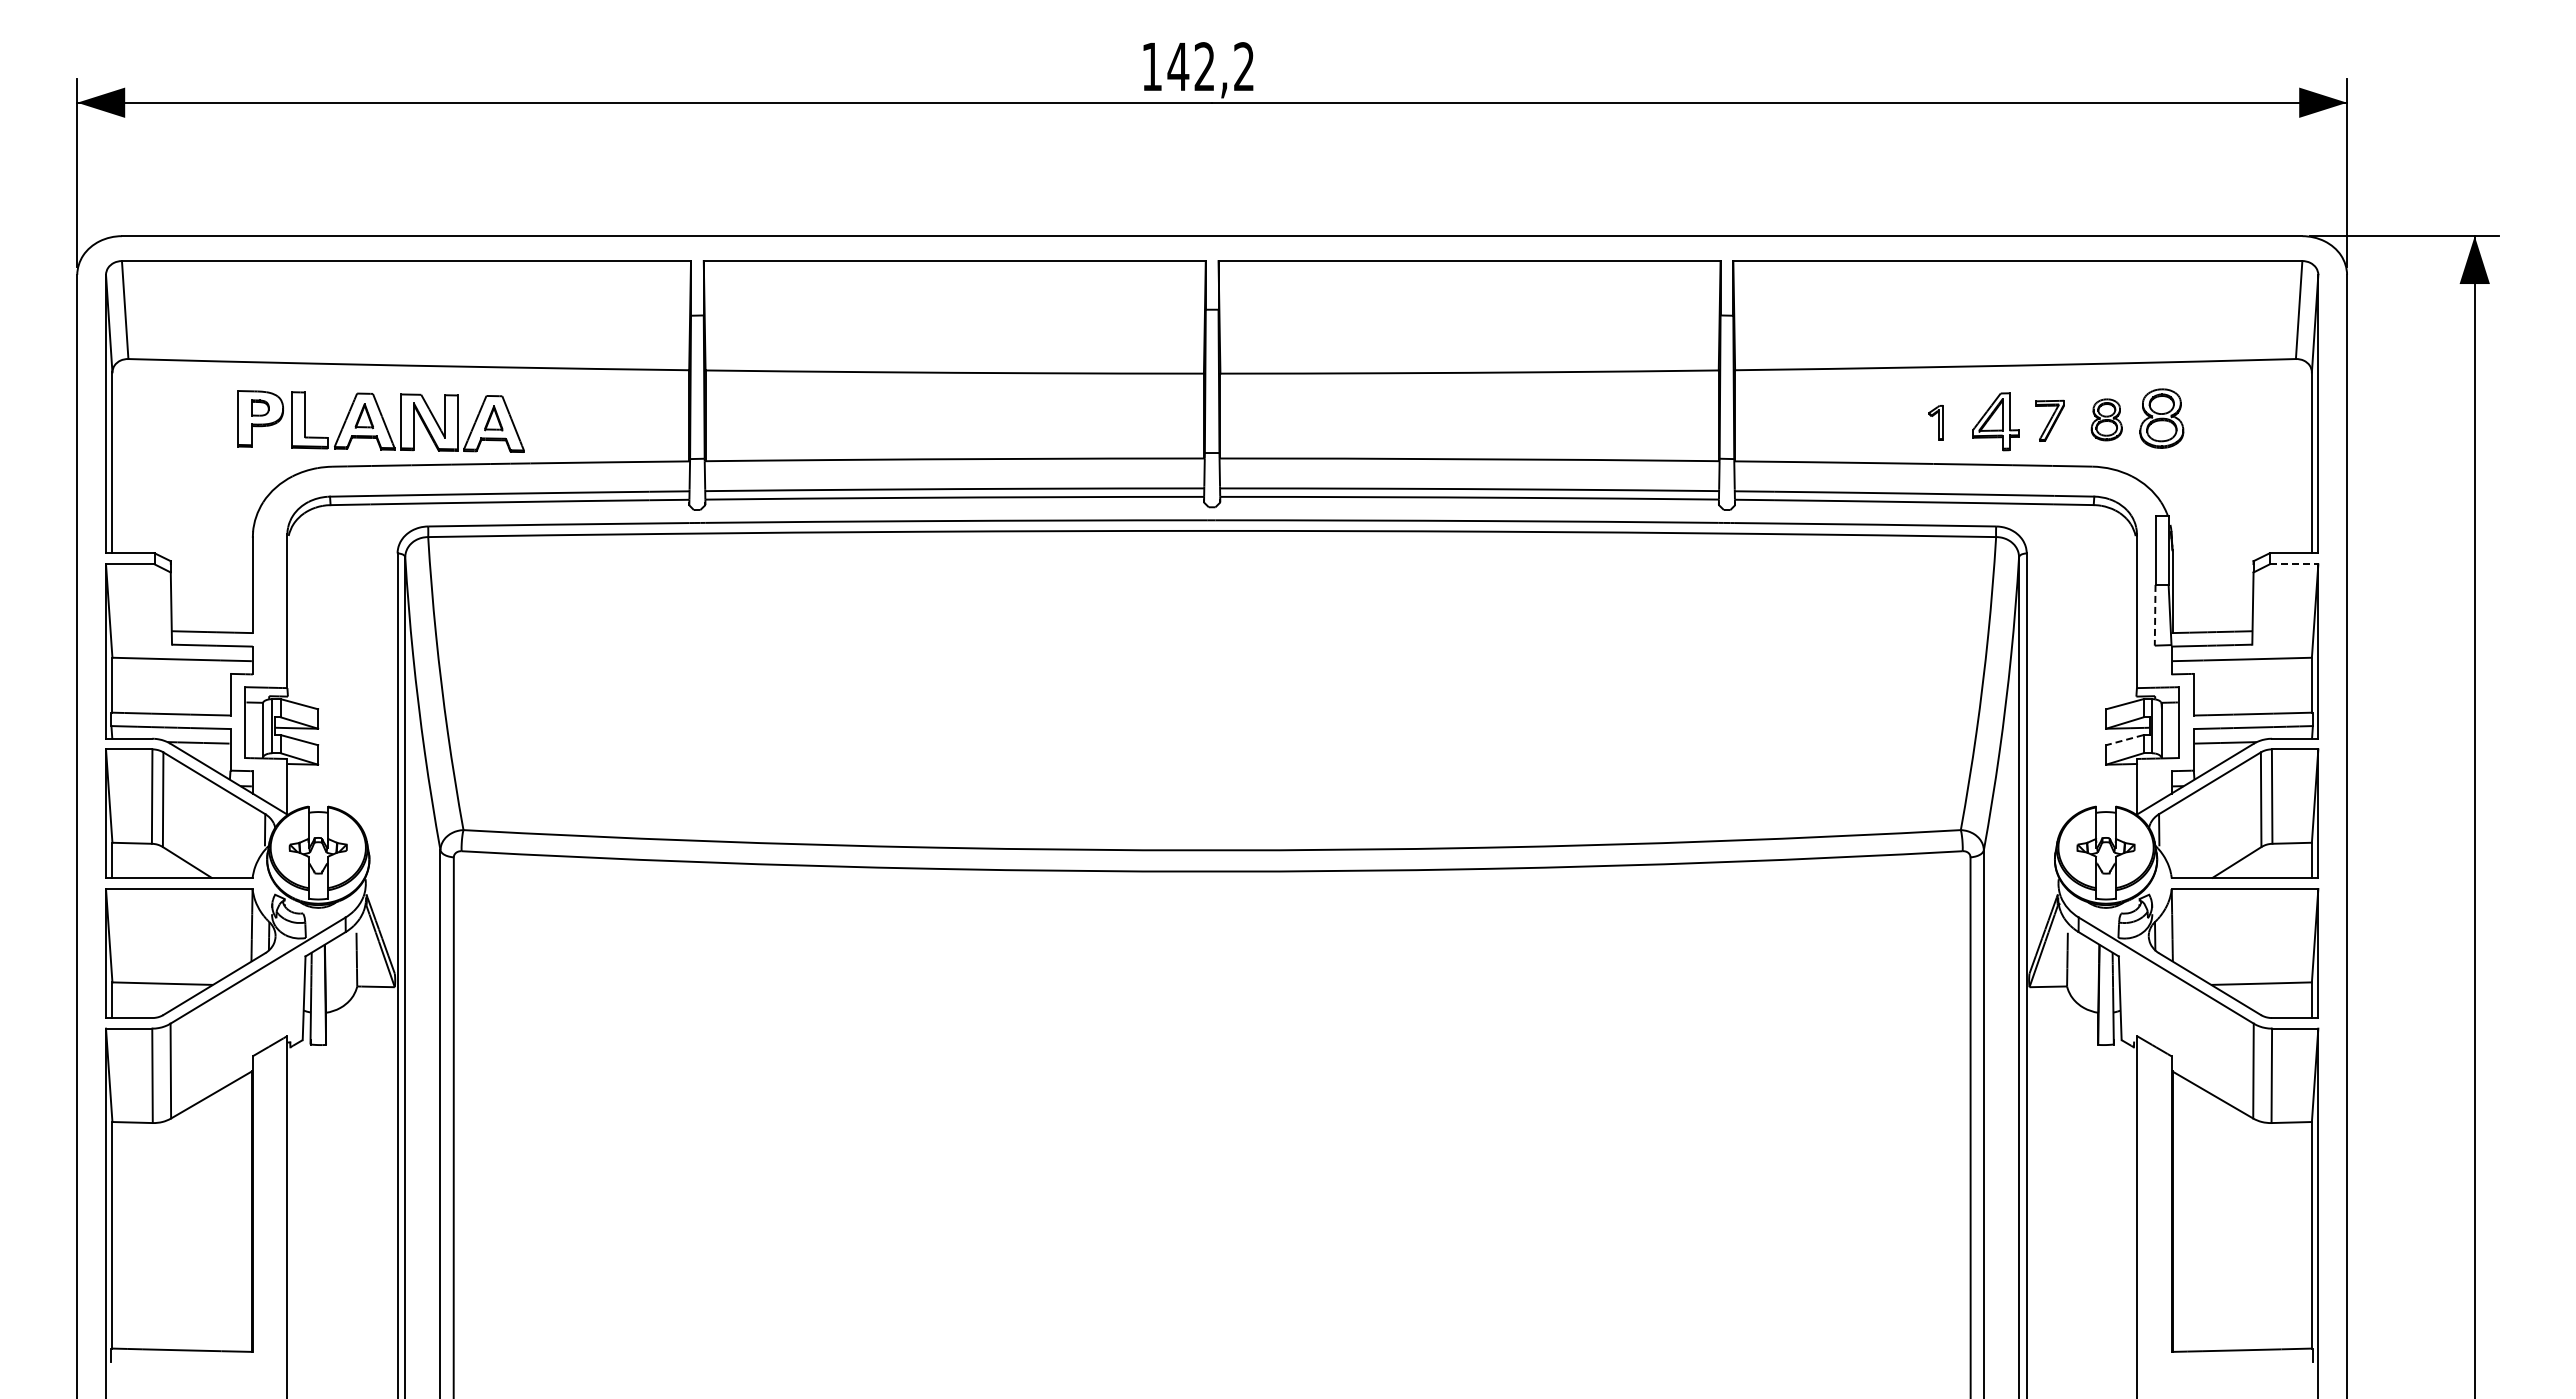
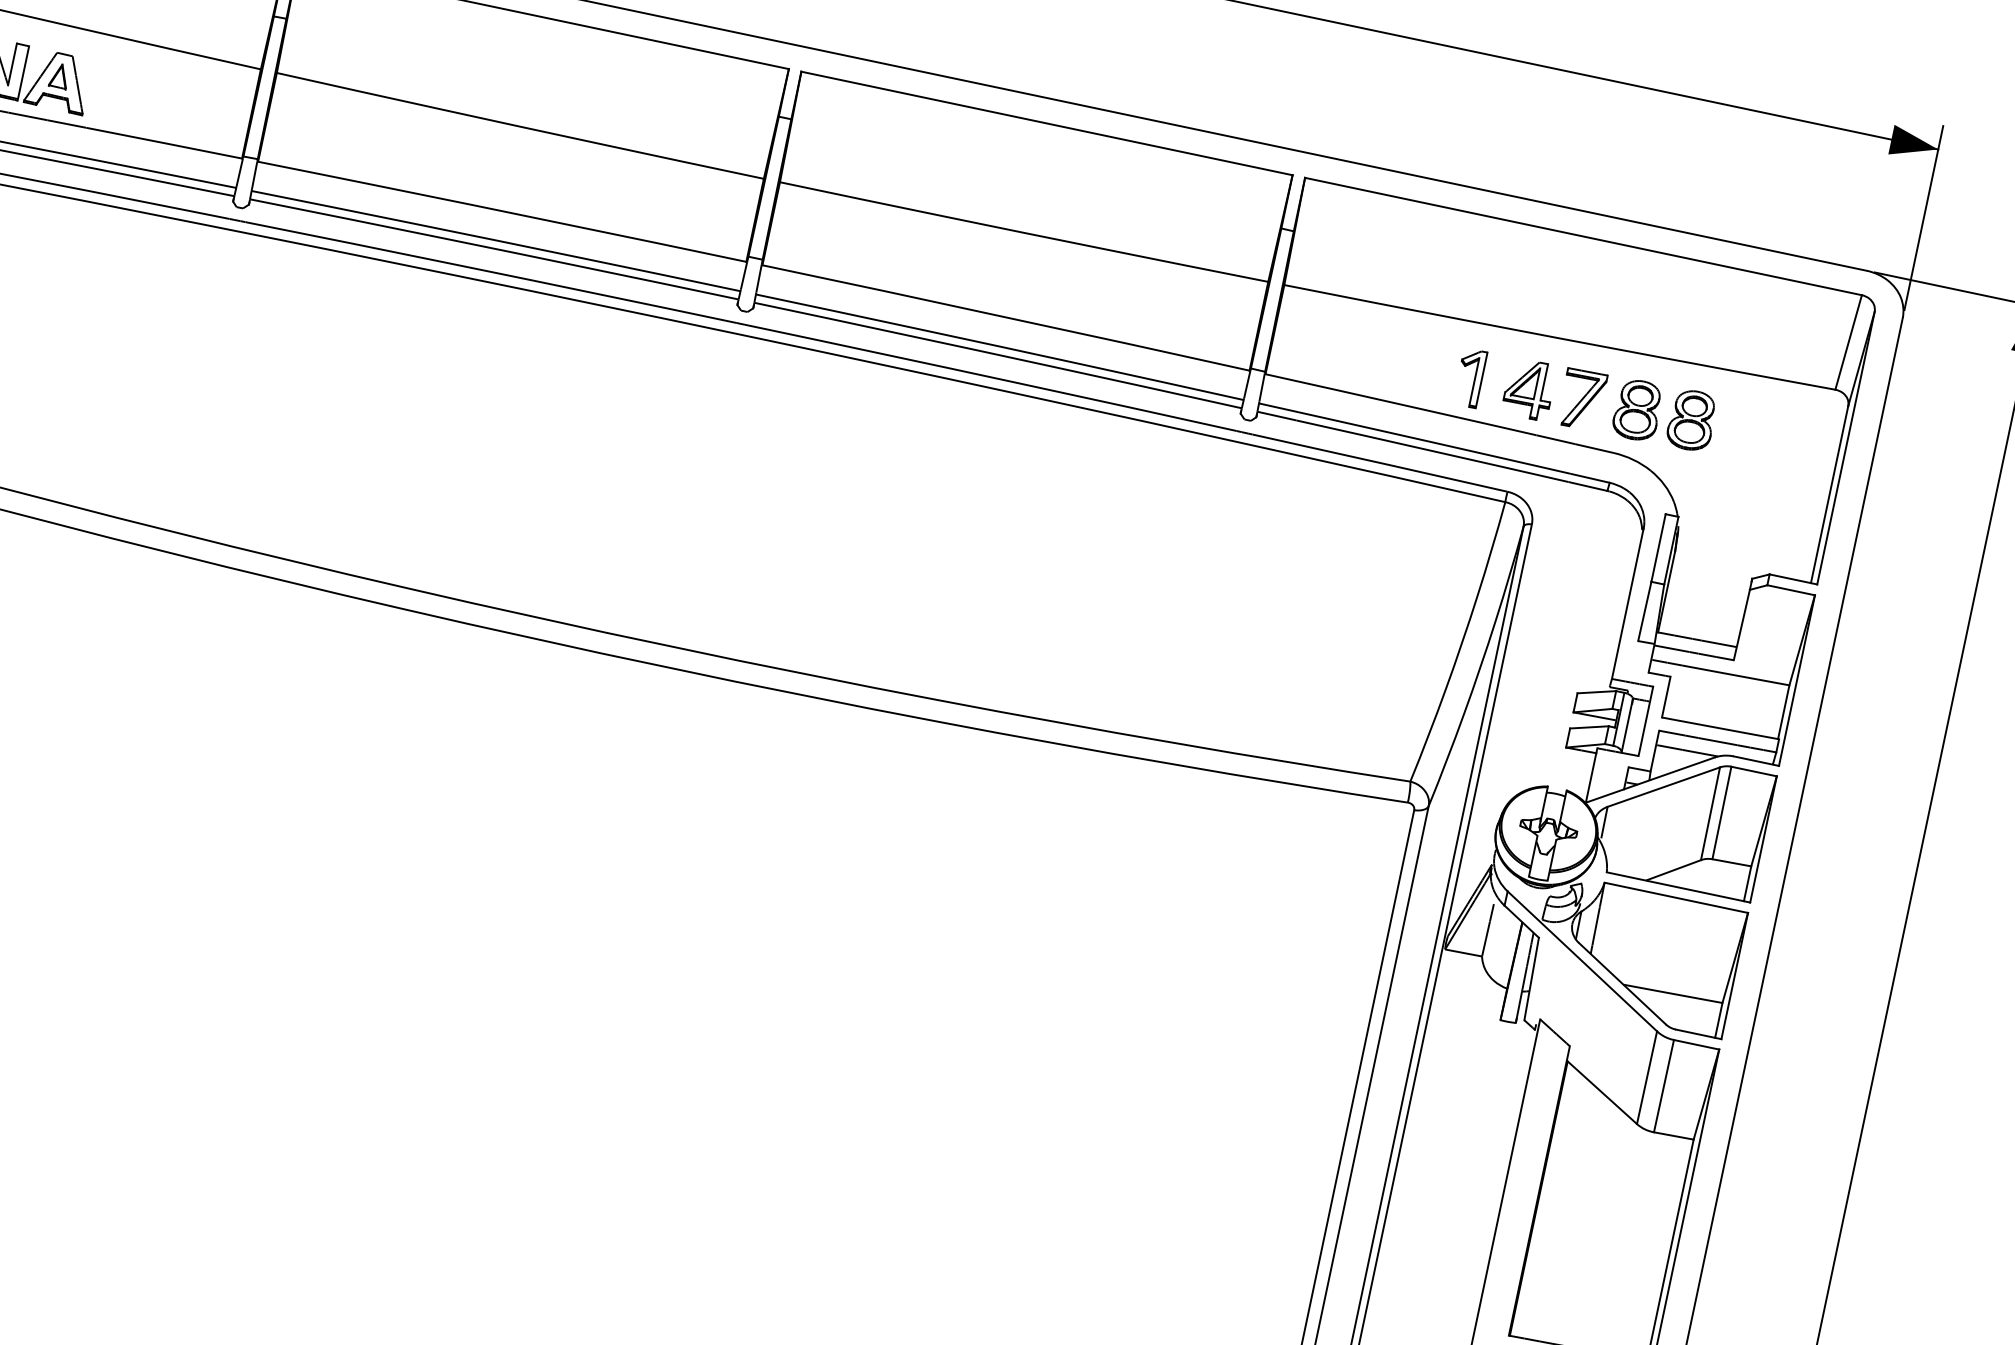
part: (2106, 419) -> (1637, 409), size x1.43
part: (2049, 420) -> (1581, 399), size x1.43
part: (1935, 422) -> (1469, 377), size x1.67
line: (2294, 564) -> (1791, 590), dashed -> solid
line: (2155, 615) -> (1645, 611), dashed -> solid
line: (2124, 740) -> (1588, 727), dashed -> solid

